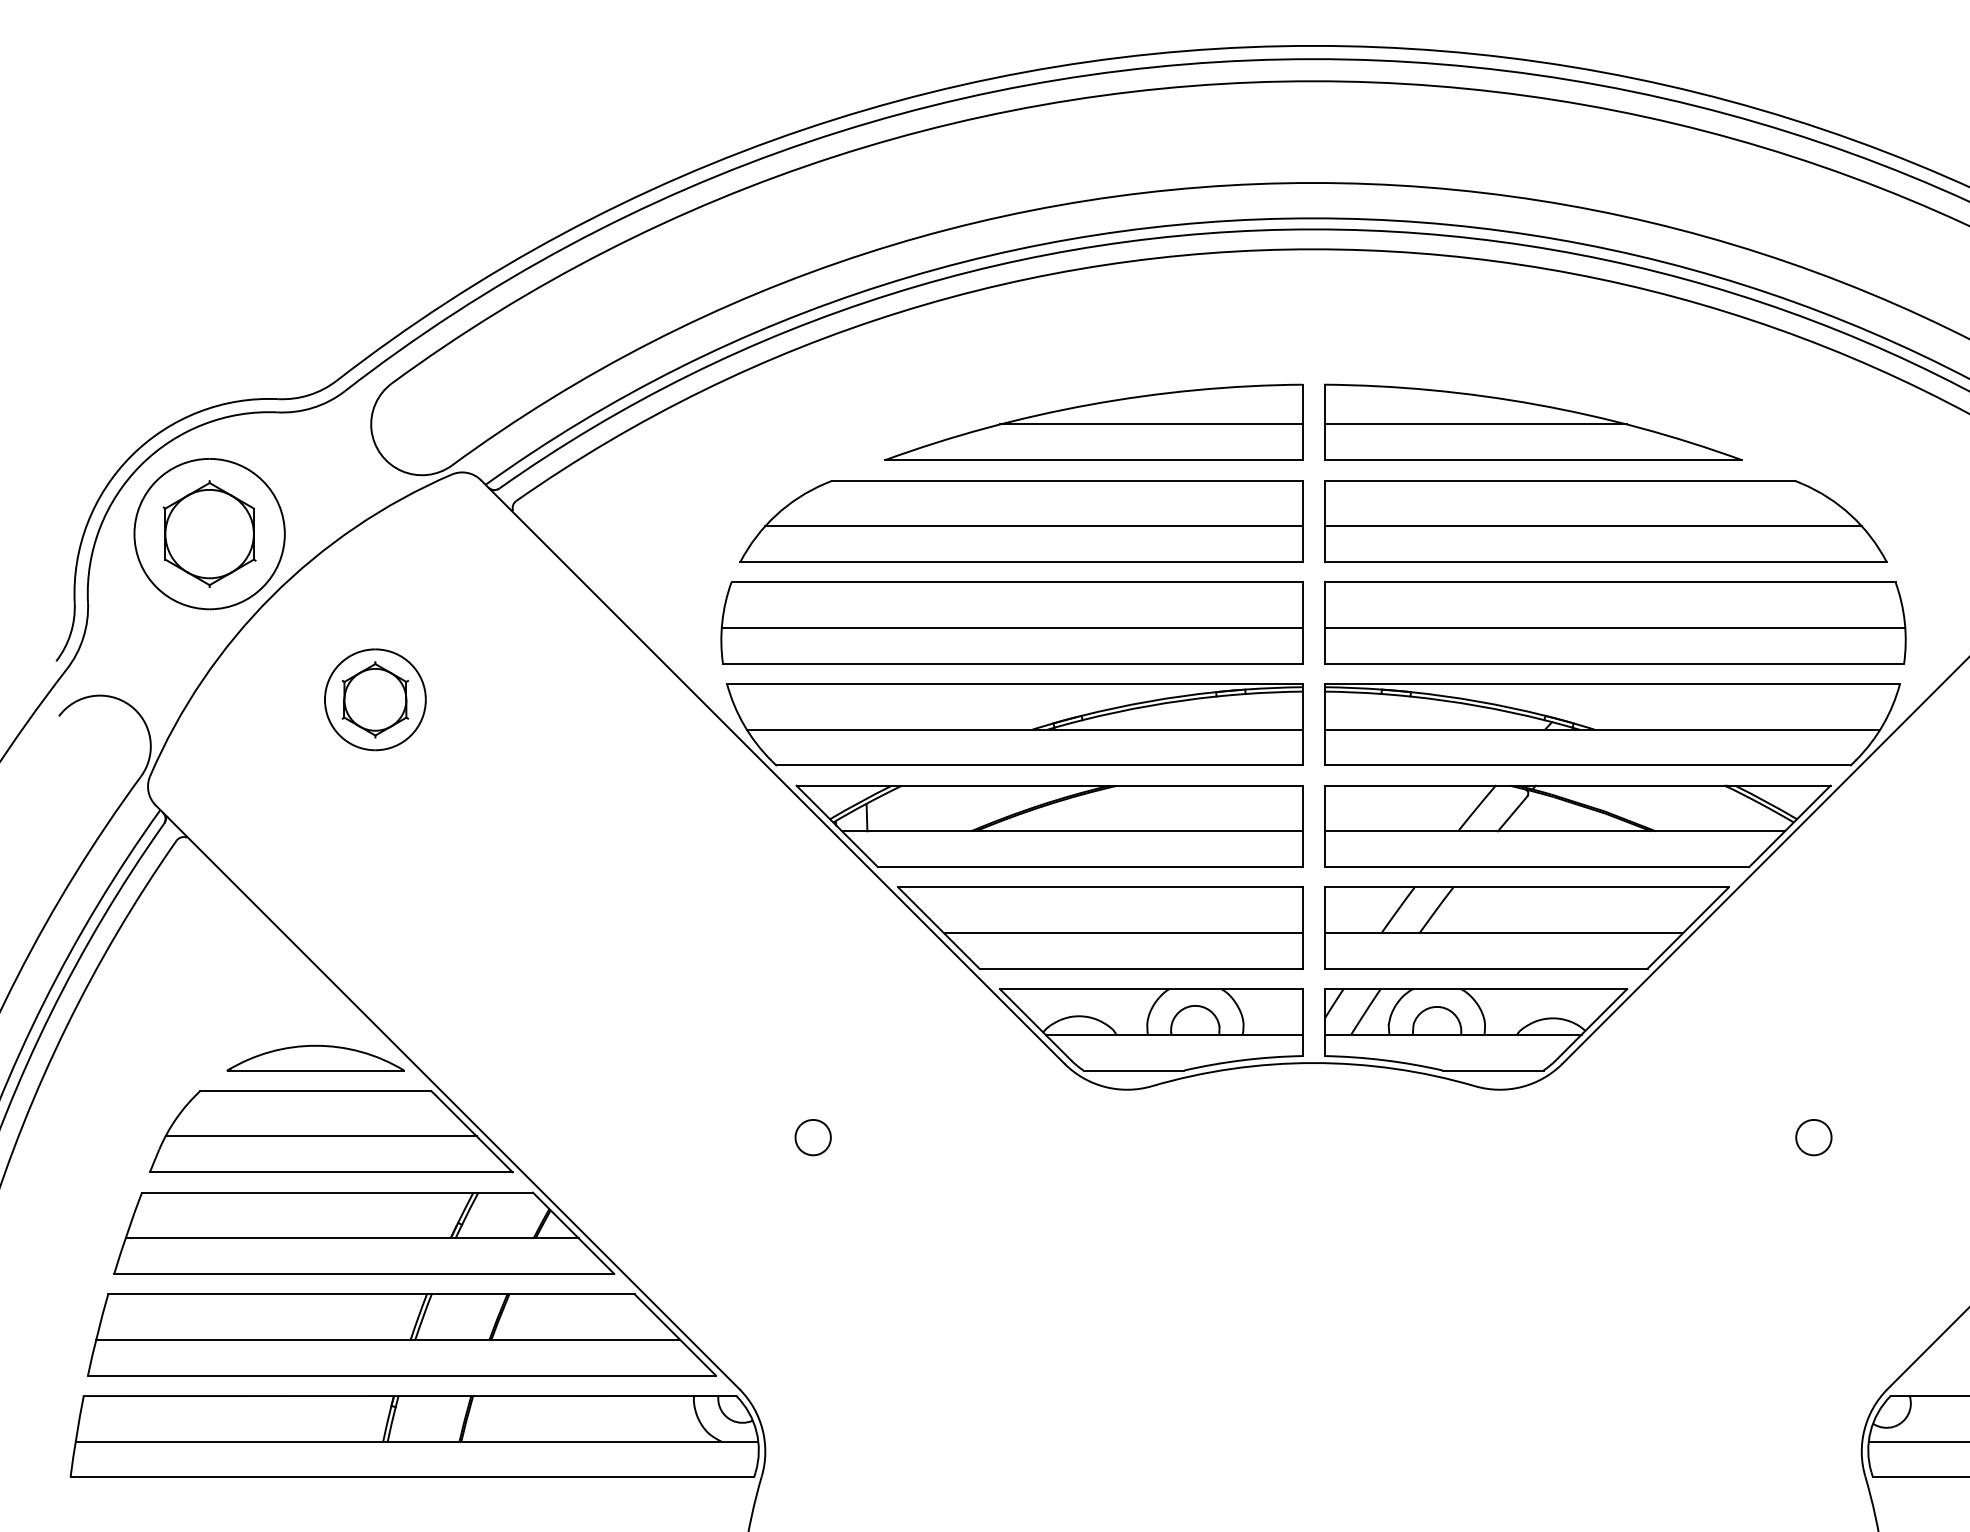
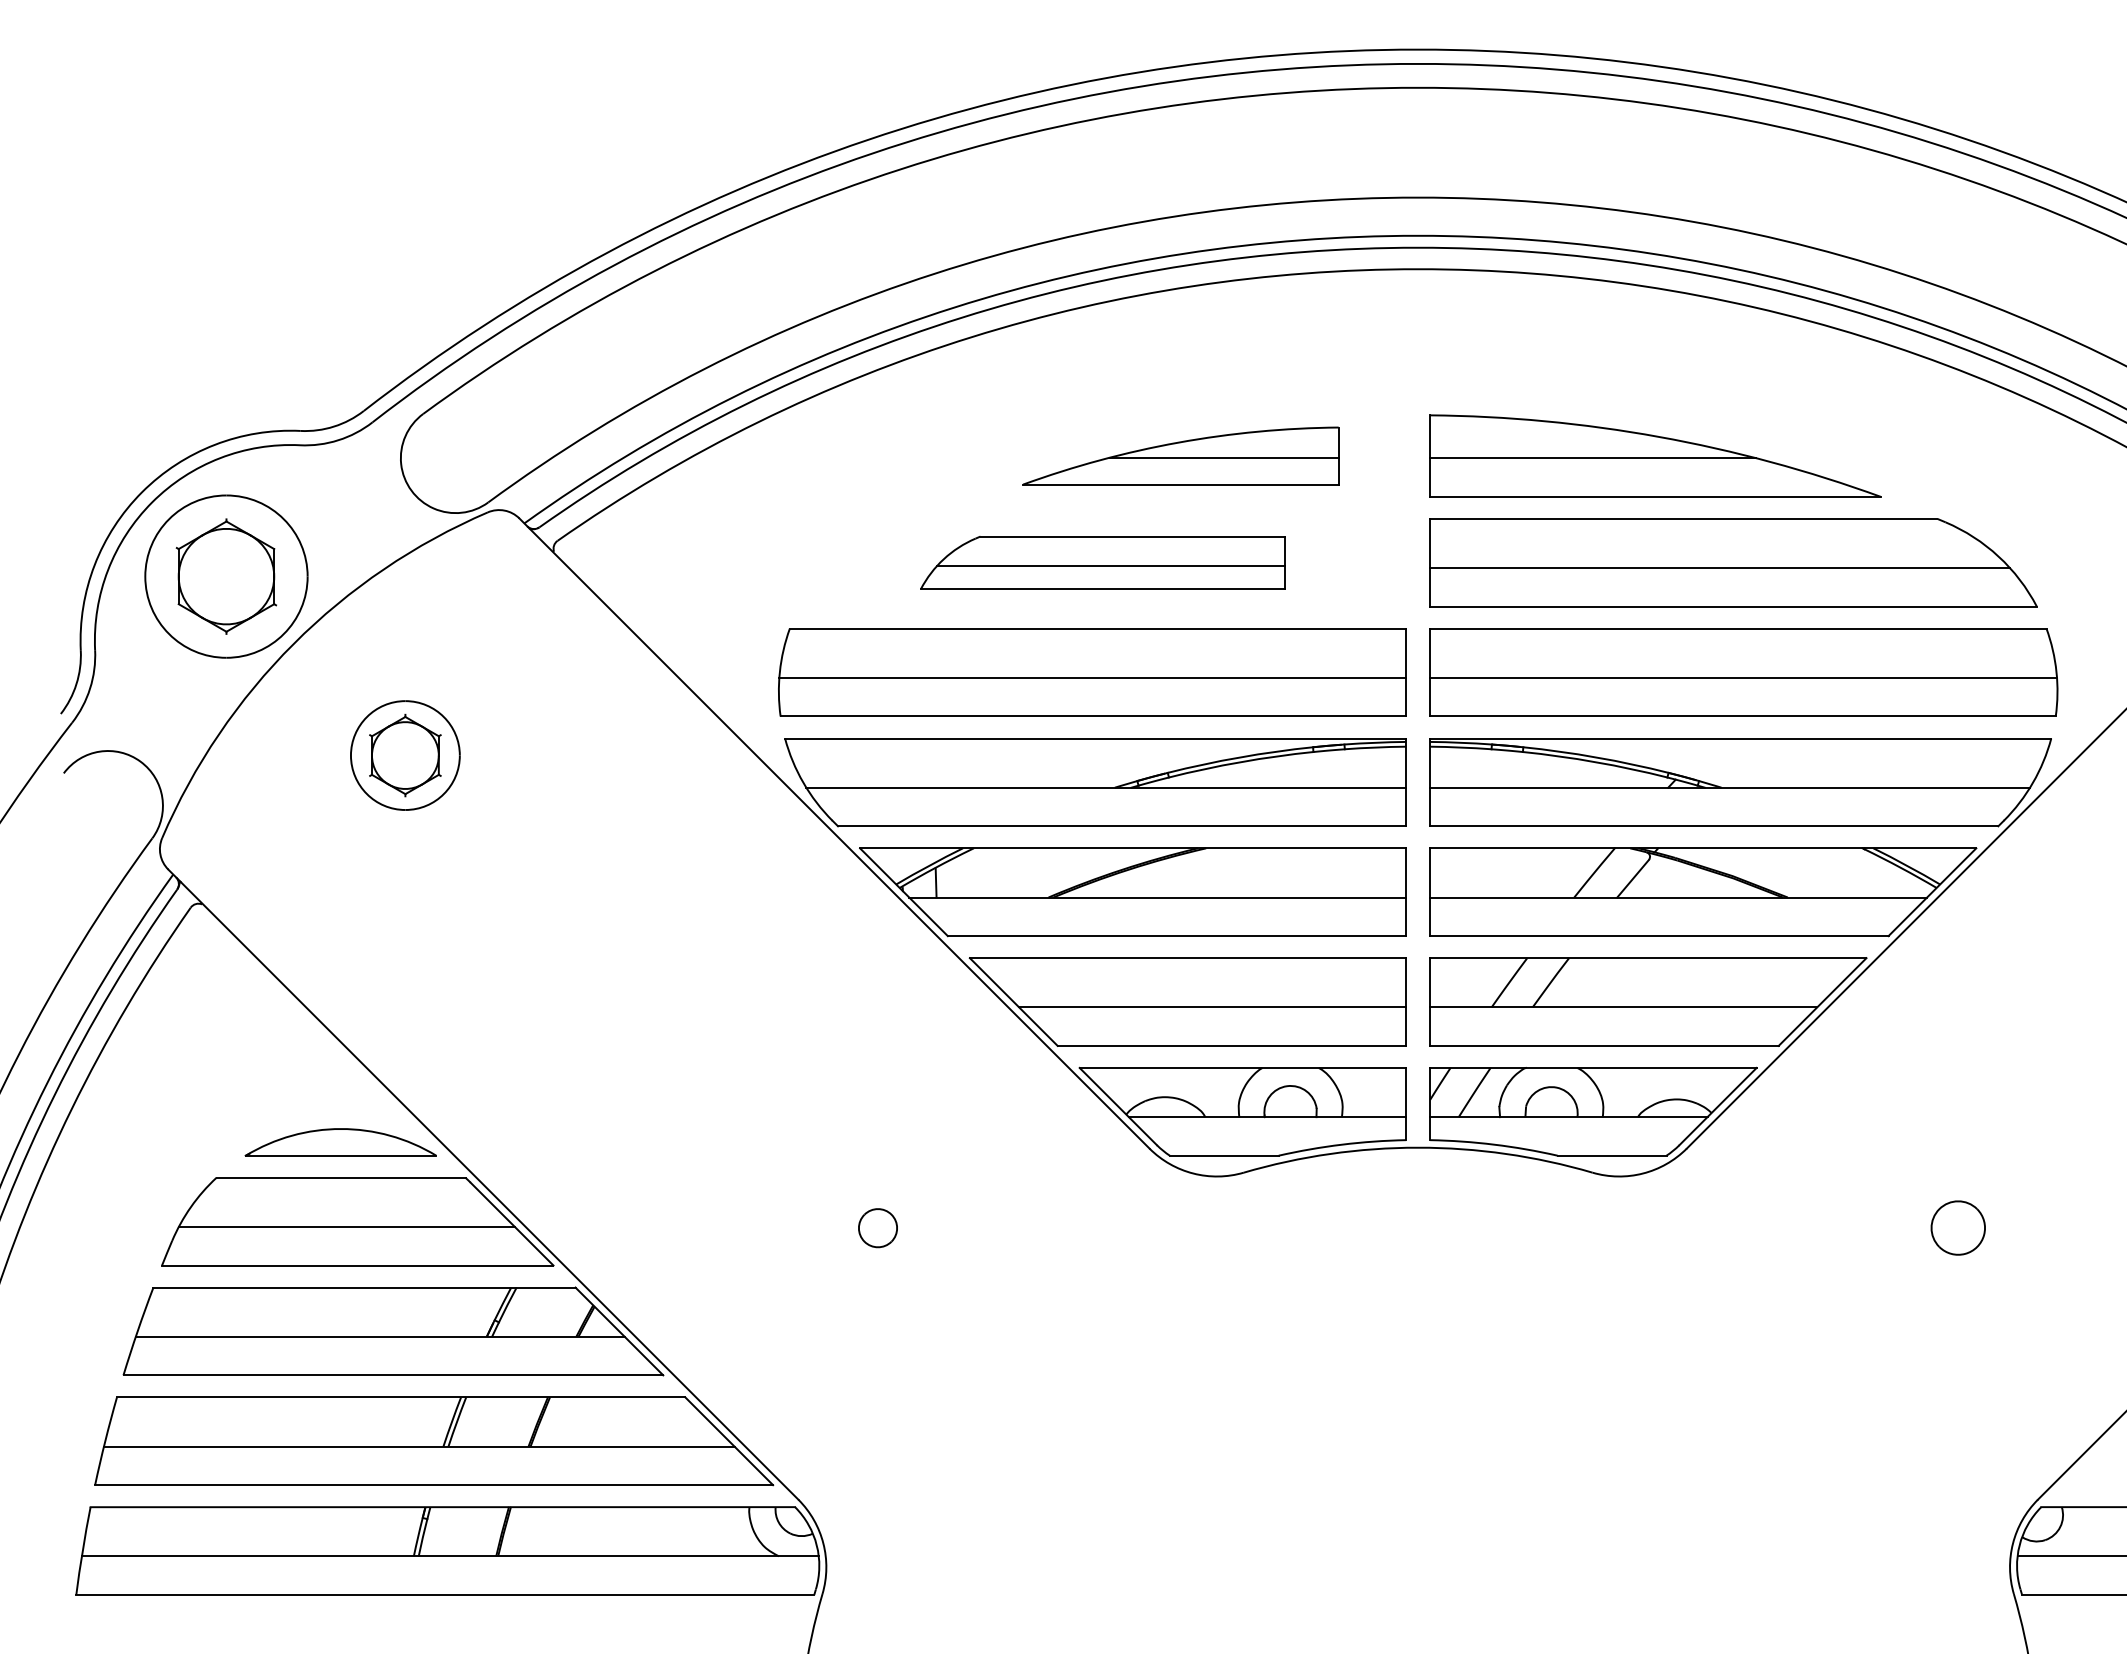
part: (1093, 421) -> (1180, 455), size x0.7
part: (1021, 520) -> (1102, 562), size x0.6
part: (1814, 1137) -> (1958, 1228), size x1.4

